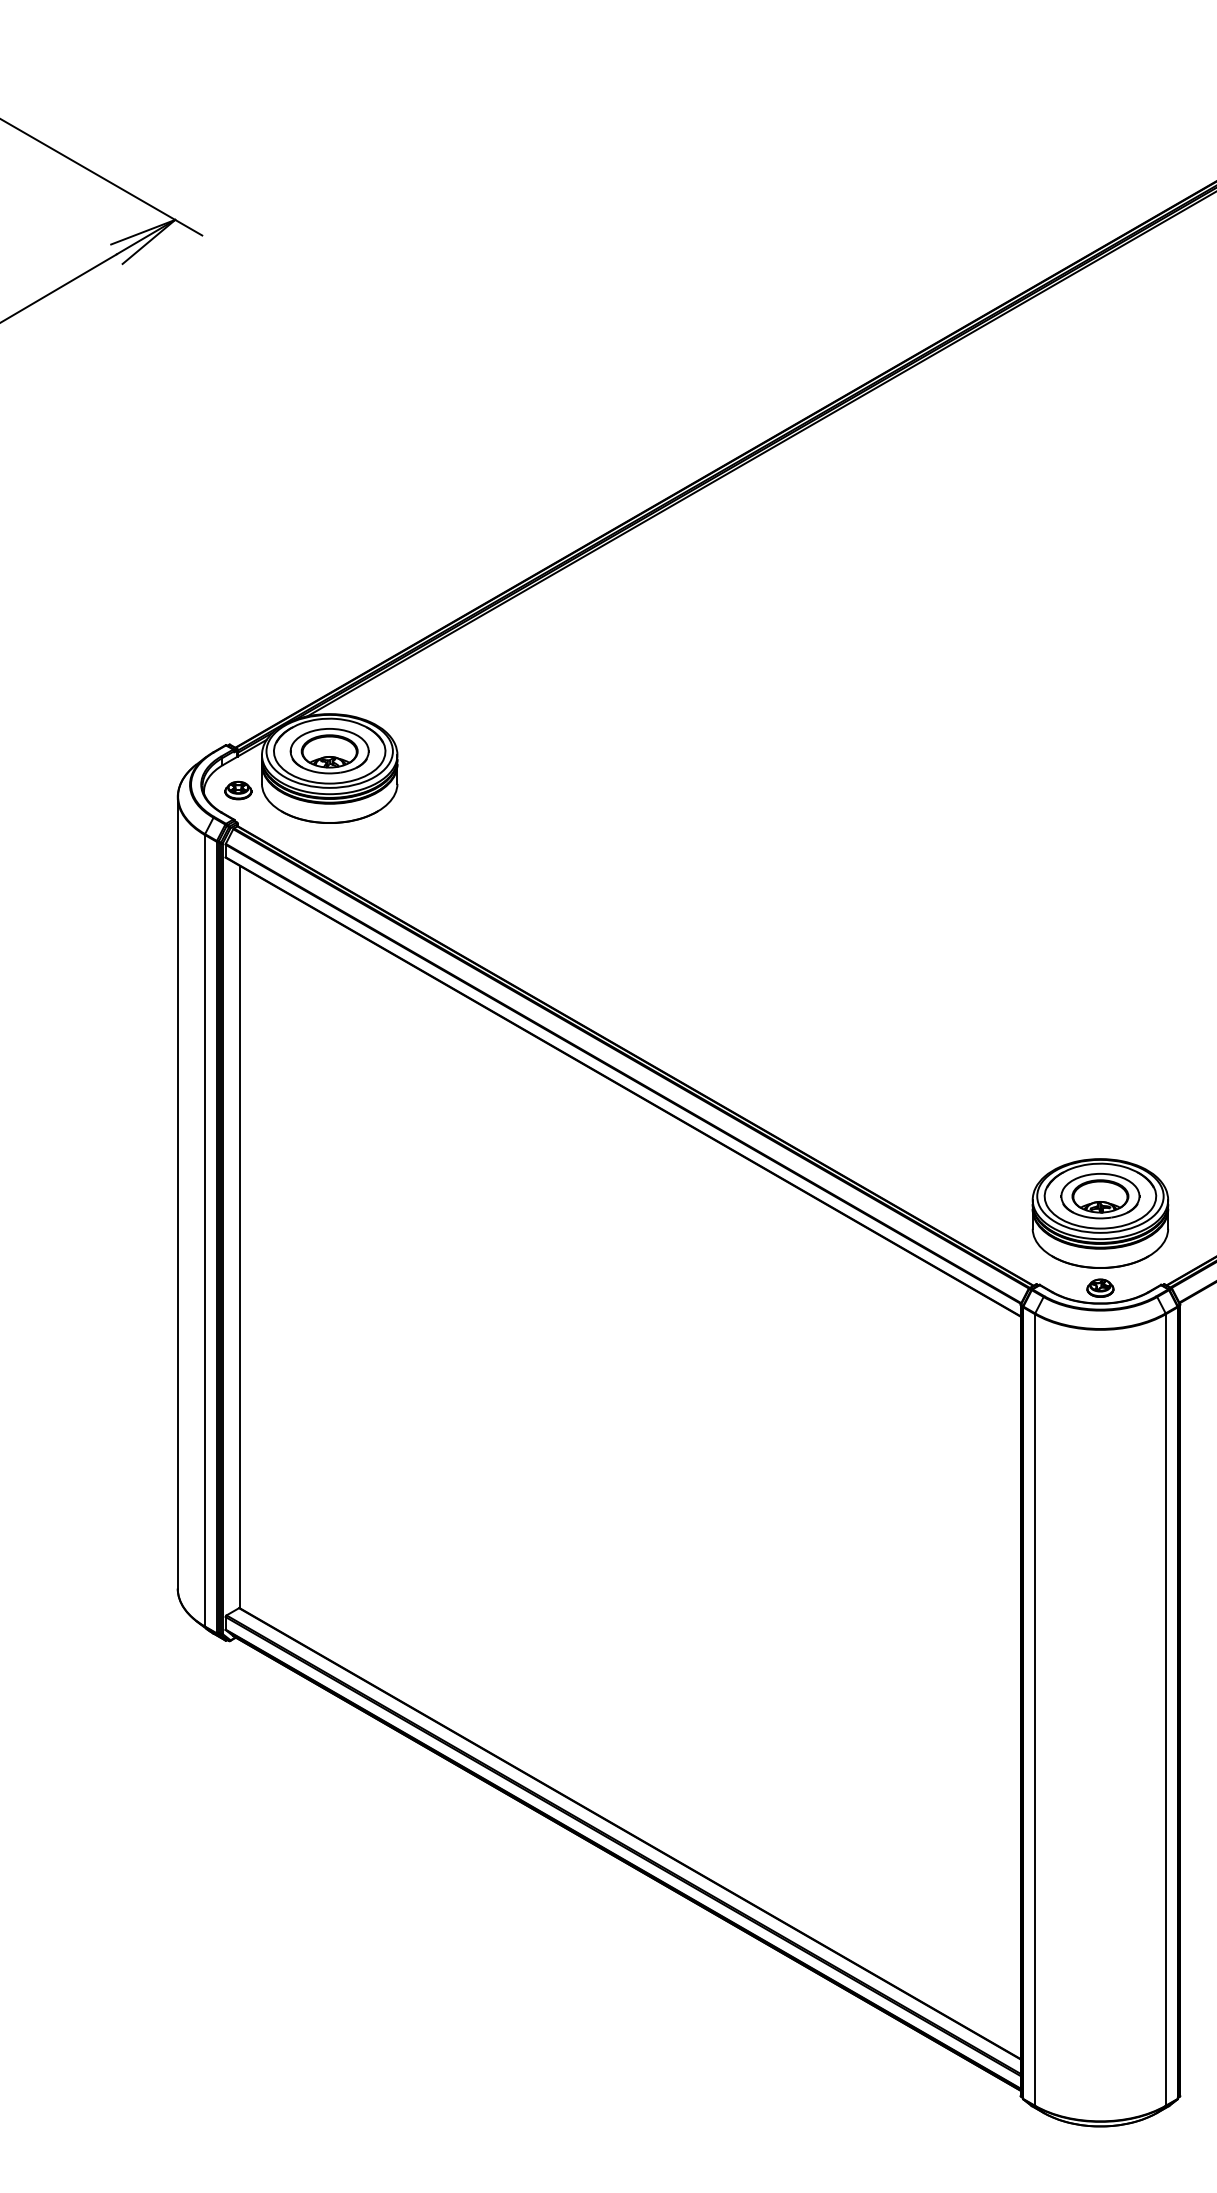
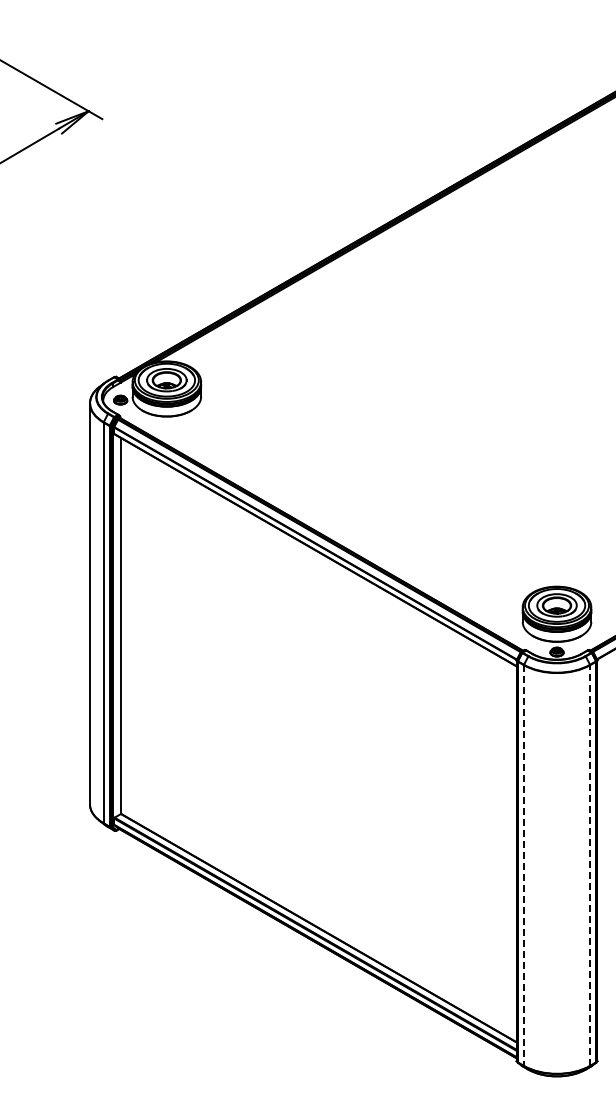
line: (1166, 1709) -> (590, 865), solid -> dashed
line: (1034, 1711) -> (523, 866), solid -> dashed

